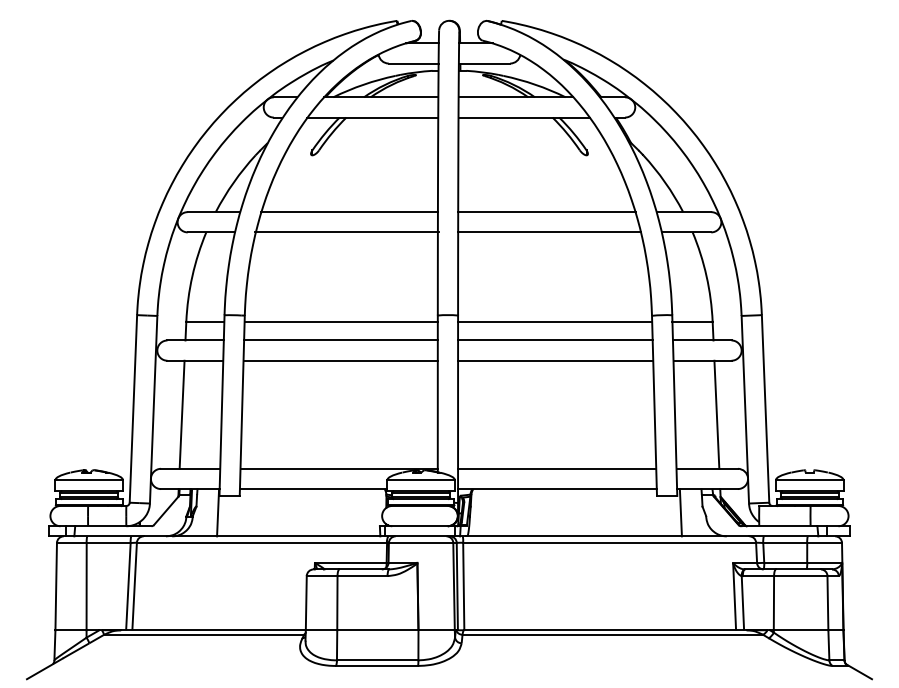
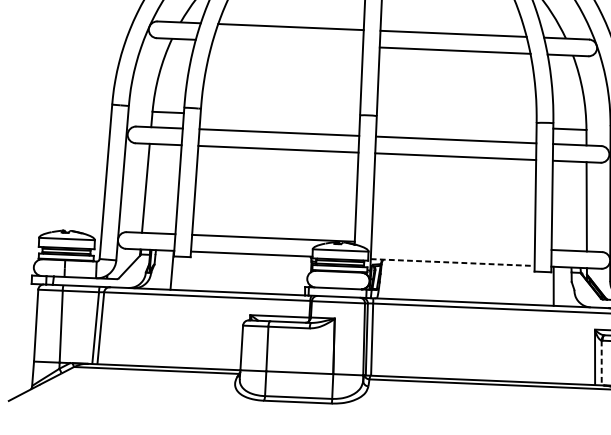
line: (346, 232) -> (287, 43), removed
line: (340, 321) -> (279, 116), removed
line: (555, 321) -> (456, 124), removed
line: (557, 468) -> (453, 245), removed
line: (557, 489) -> (452, 262), solid -> dashed
line: (742, 602) -> (601, 362), solid -> dashed

